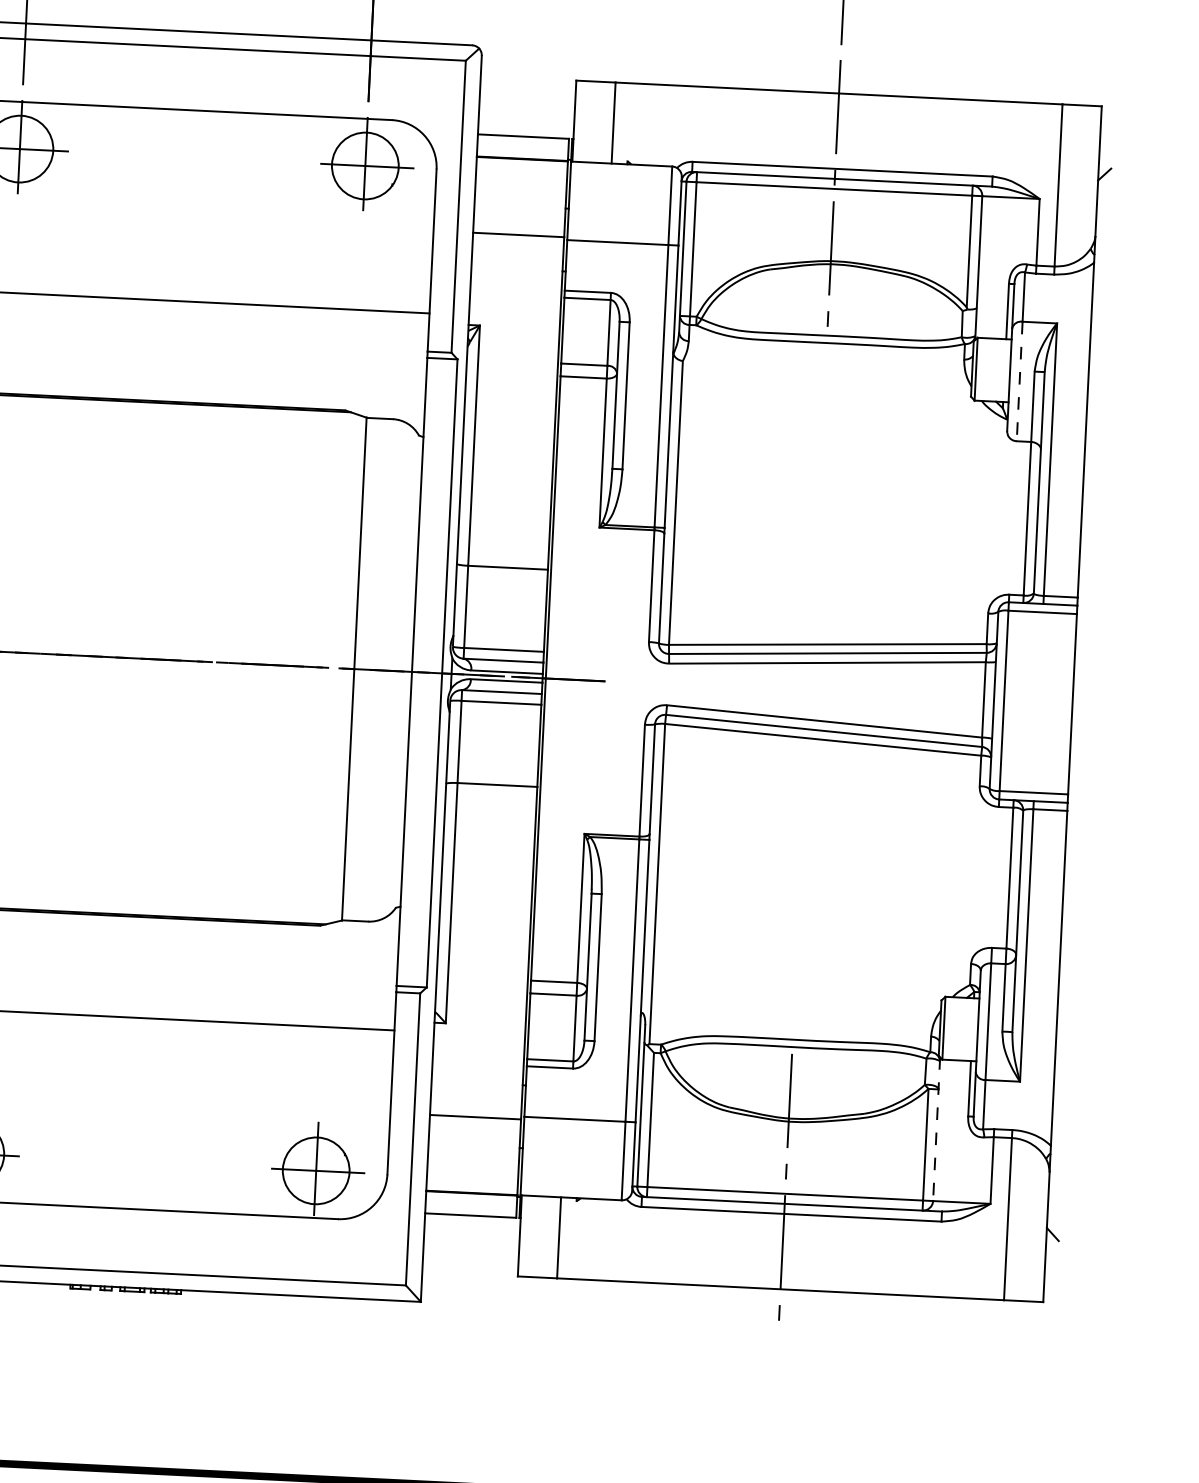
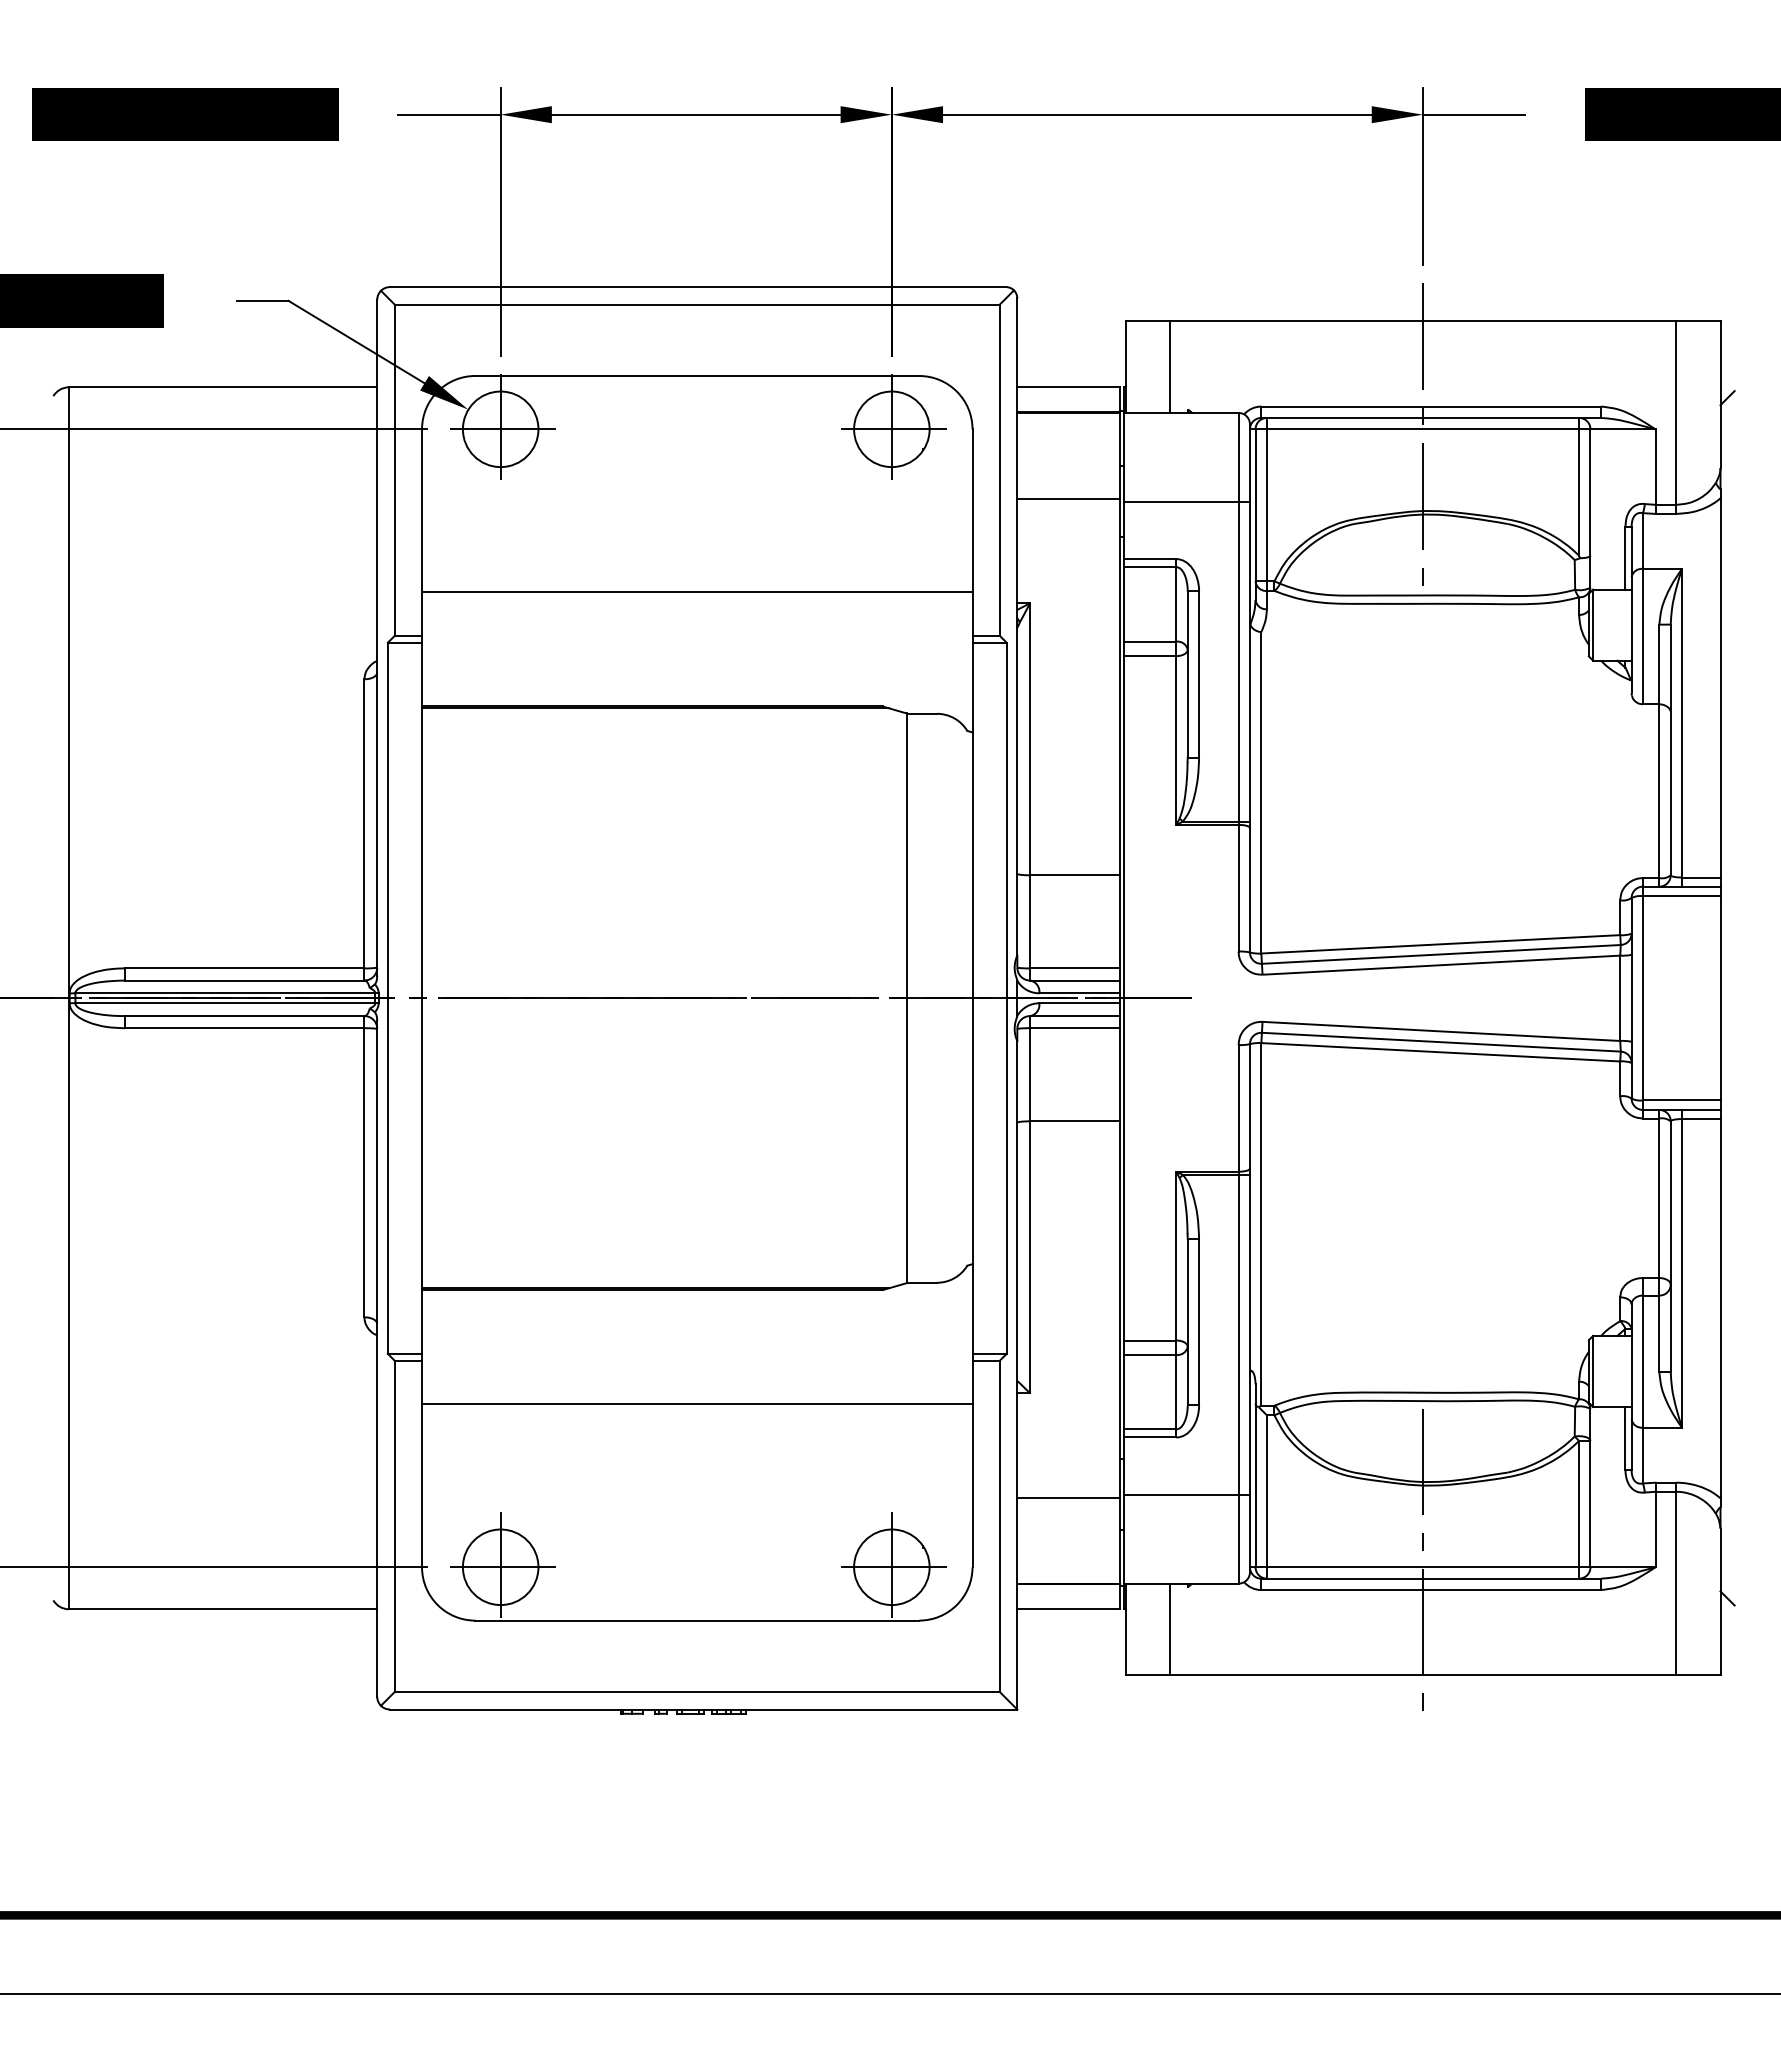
line: (1019, 381) -> (1642, 636), dashed -> solid
line: (936, 1129) -> (1590, 1486), dashed -> solid

